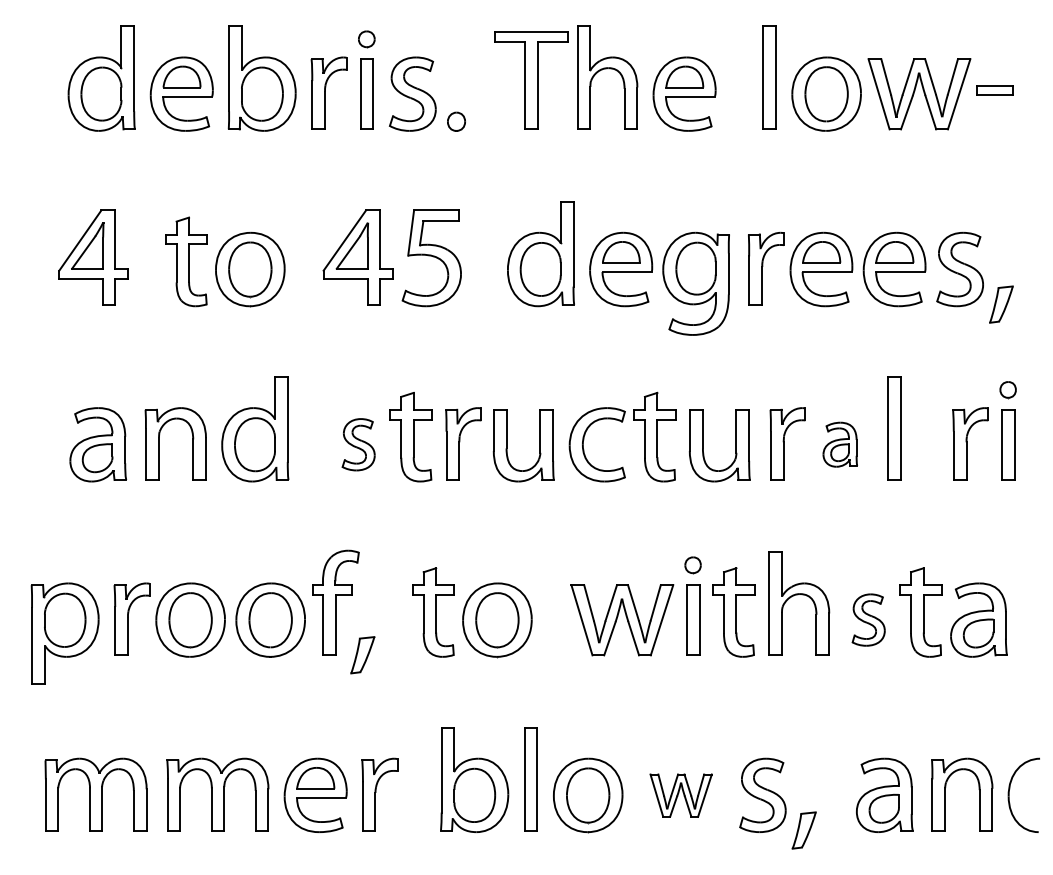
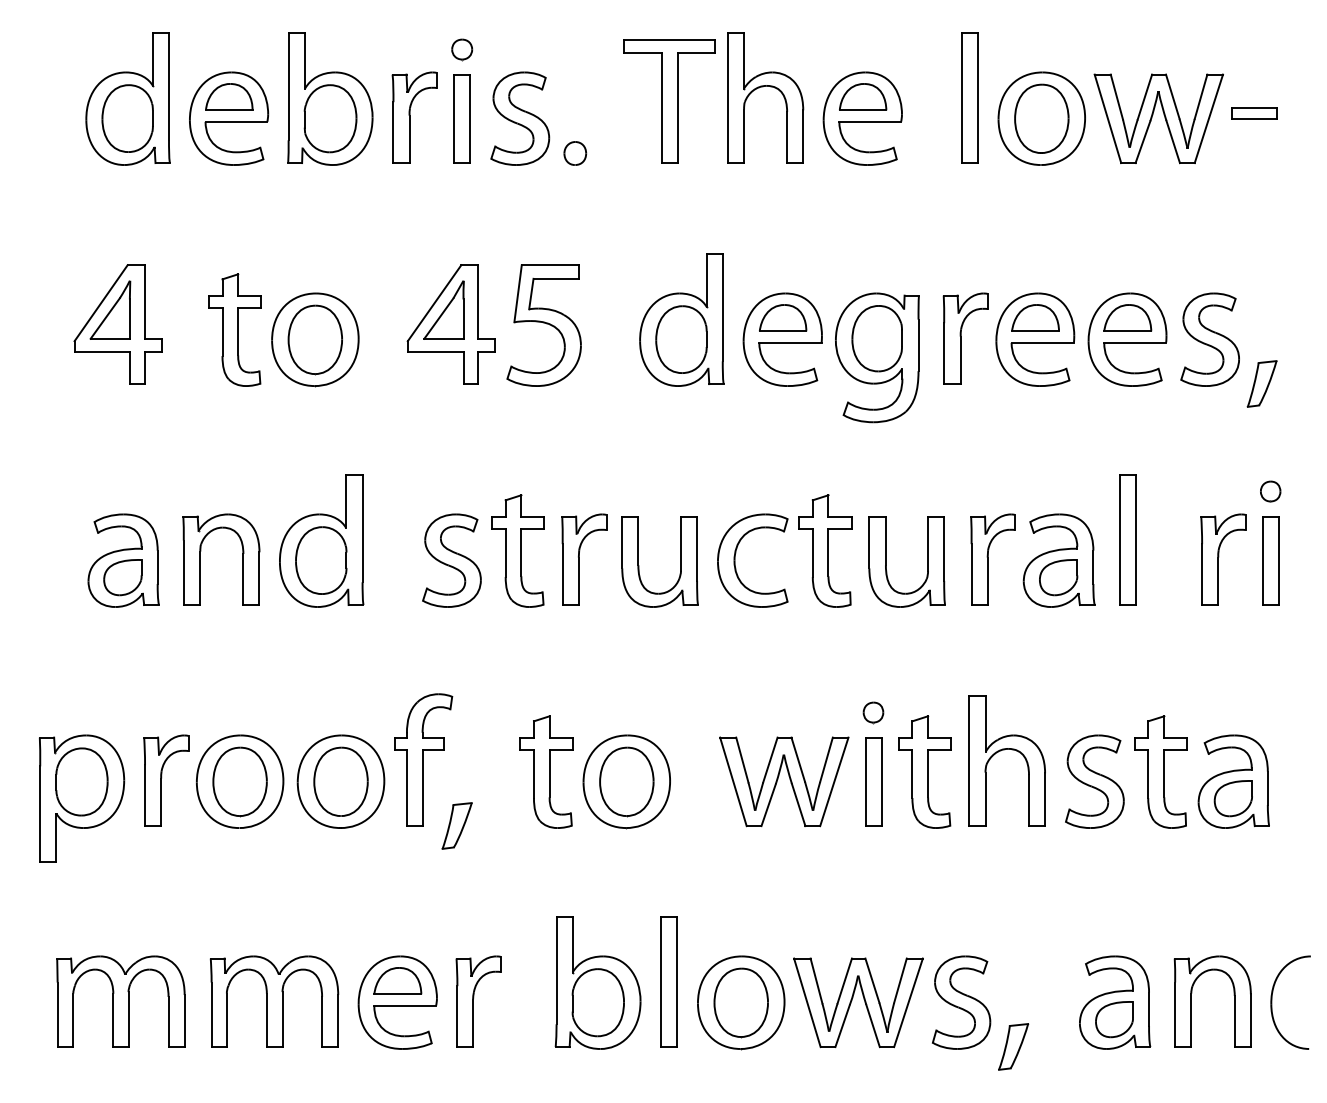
part: (358, 444) -> (451, 560), size x1.43
part: (839, 444) -> (1058, 560), size x1.67
part: (868, 619) -> (1094, 781), size x1.43
part: (681, 795) -> (858, 1002), size x1.67

